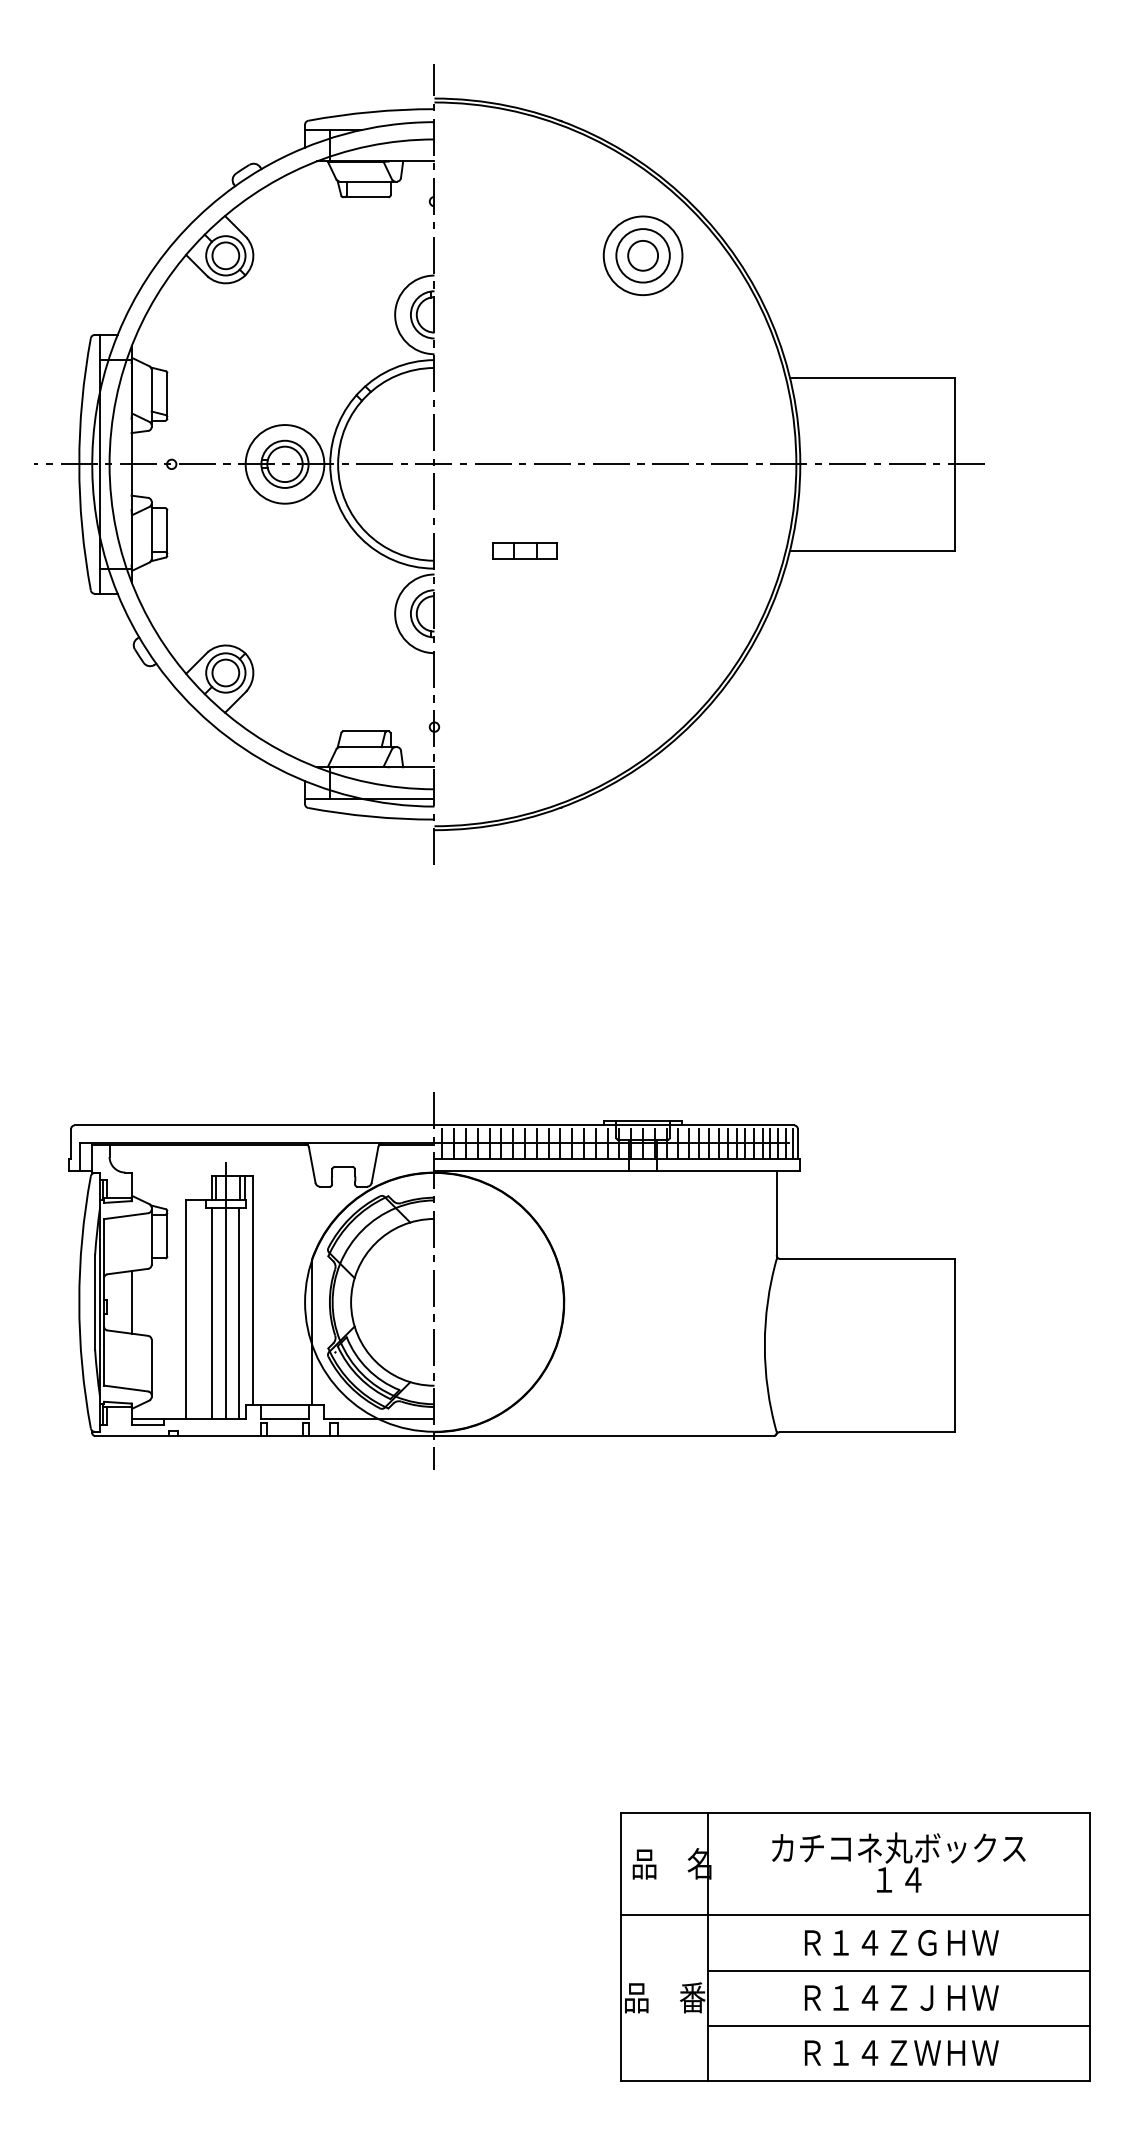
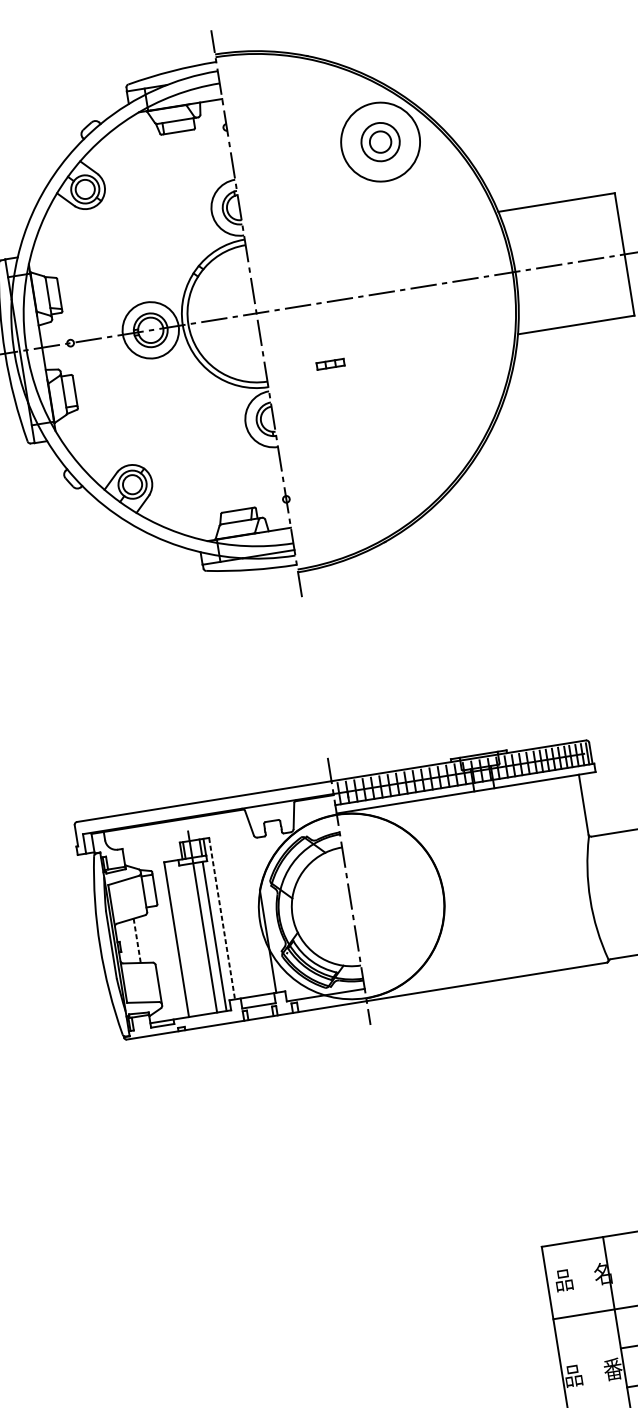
circle: (642, 255) -> (380, 141), size x1.4
part: (524, 550) -> (330, 364), size x0.6
line: (253, 1291) -> (222, 919), solid -> dashed
line: (131, 1302) -> (137, 940), solid -> dashed
line: (212, 1312) -> (195, 938), removed

